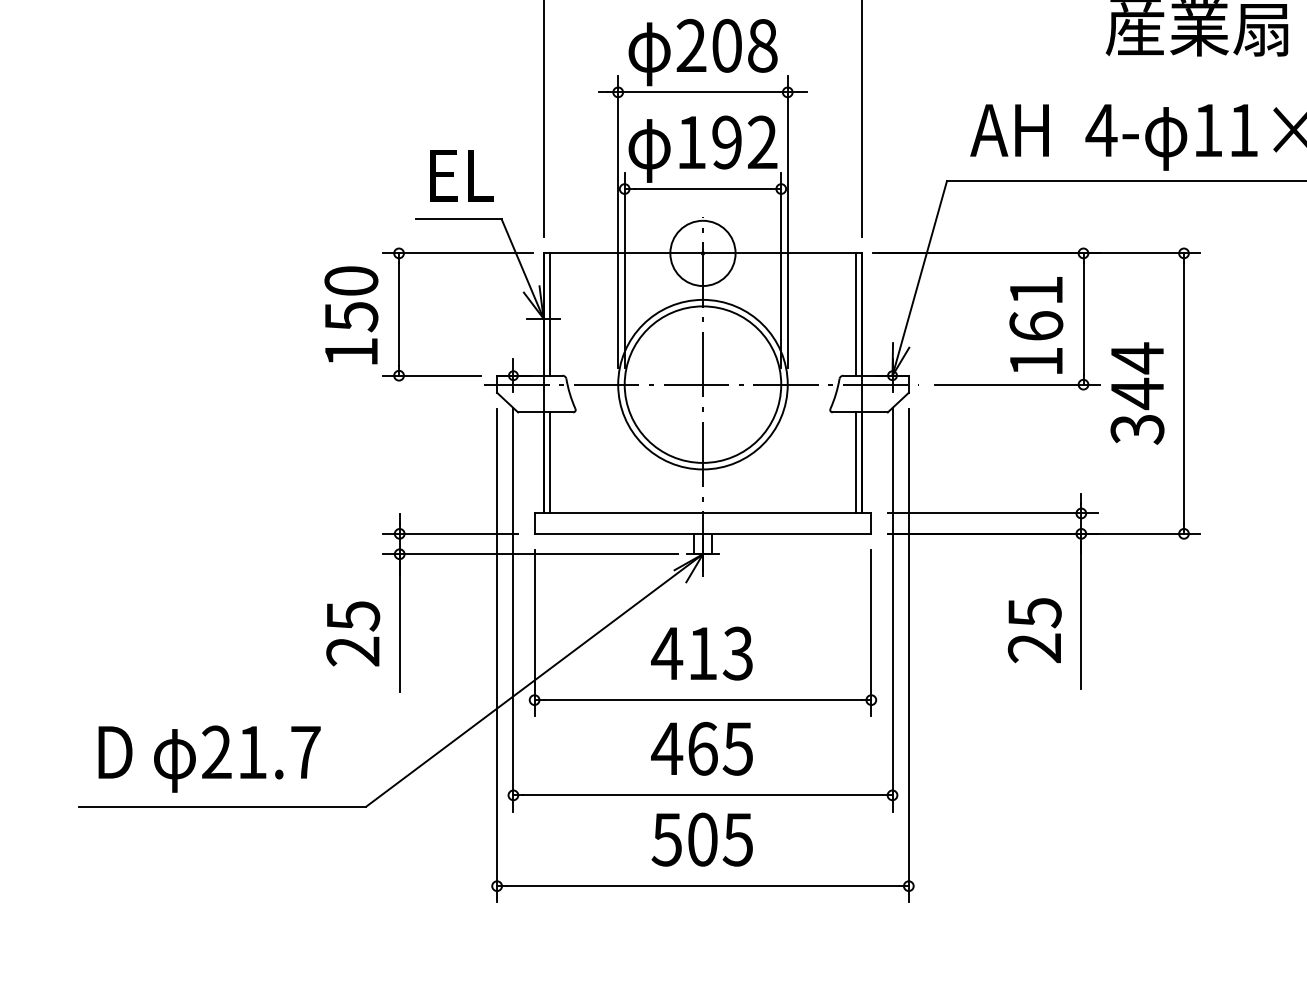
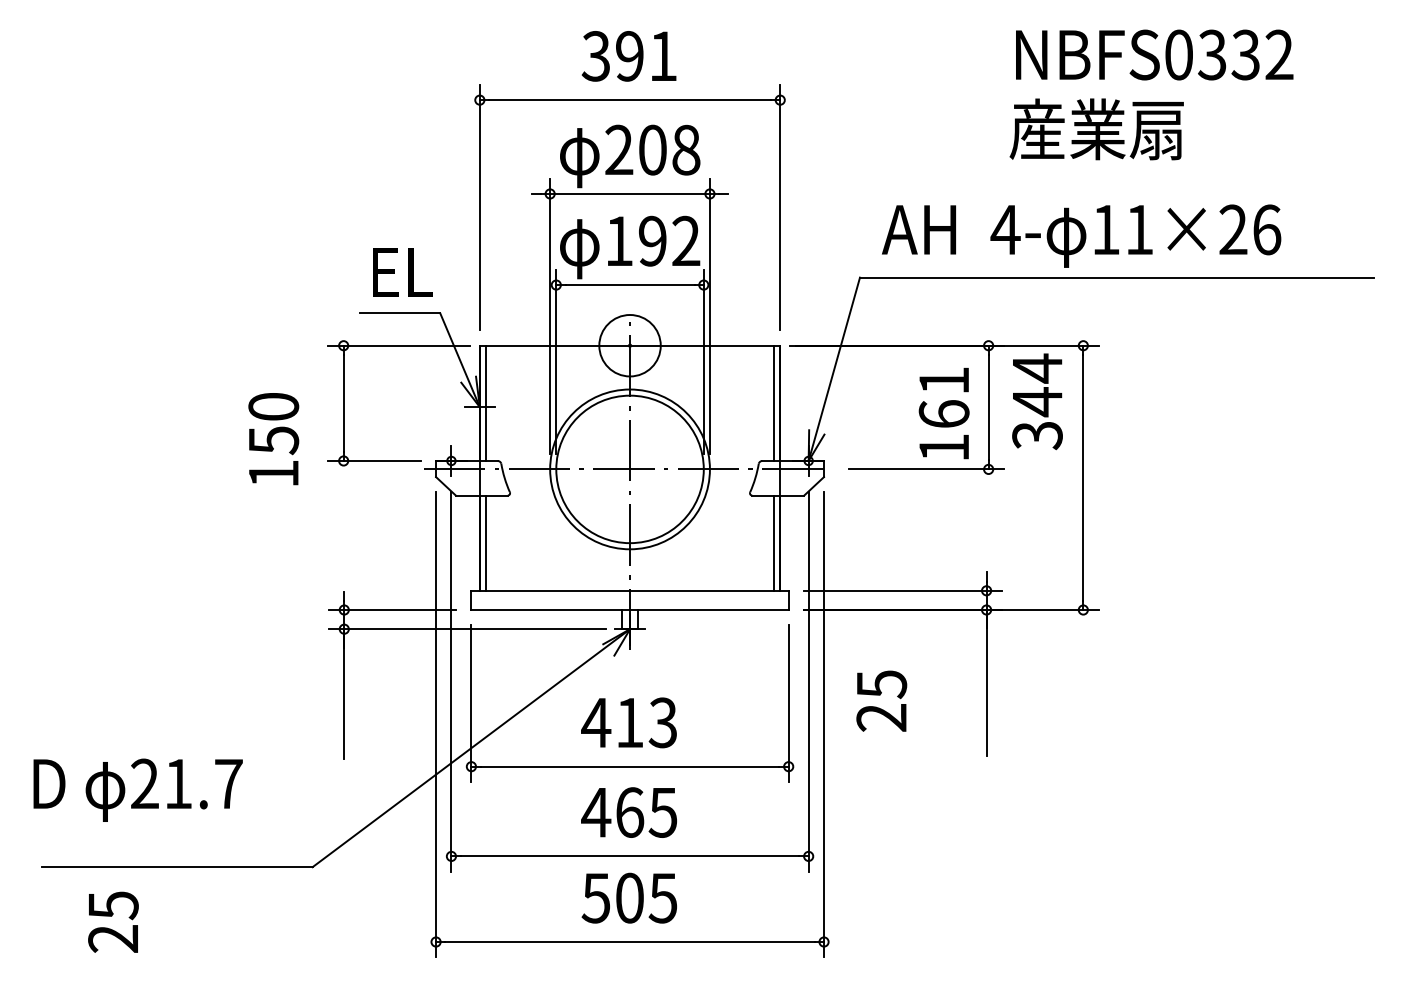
text: (351, 315) -> (273, 439), moved
text: (1137, 393) -> (1037, 401), moved
text: (1034, 629) -> (881, 700), moved
text: (353, 633) -> (113, 921), moved
text: (208, 758) -> (137, 789), moved

